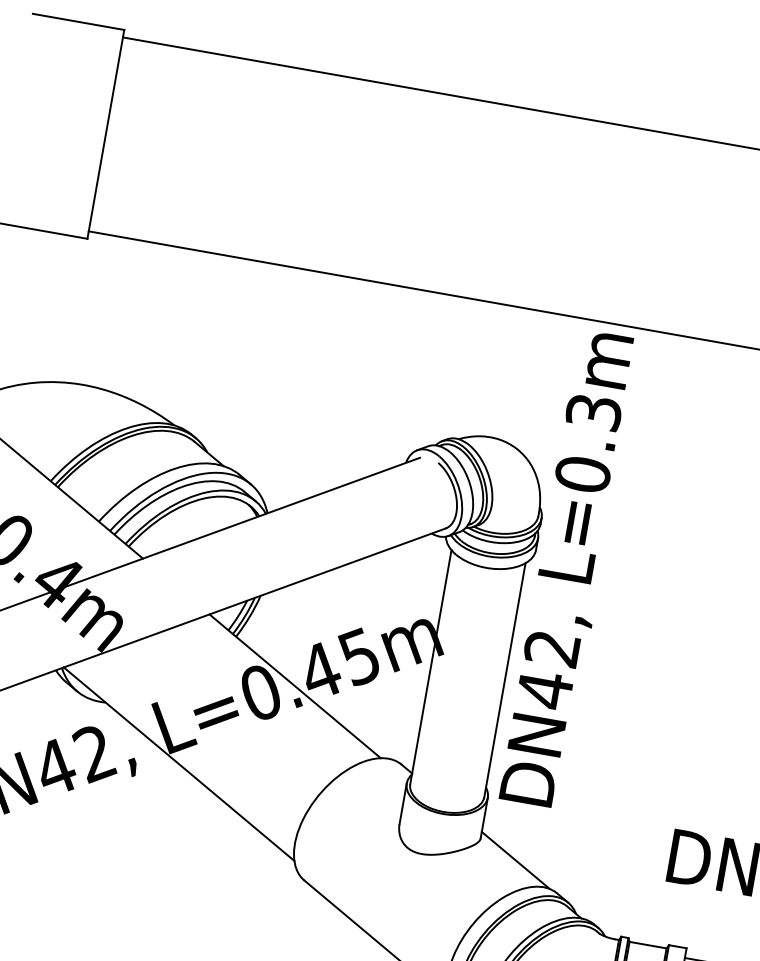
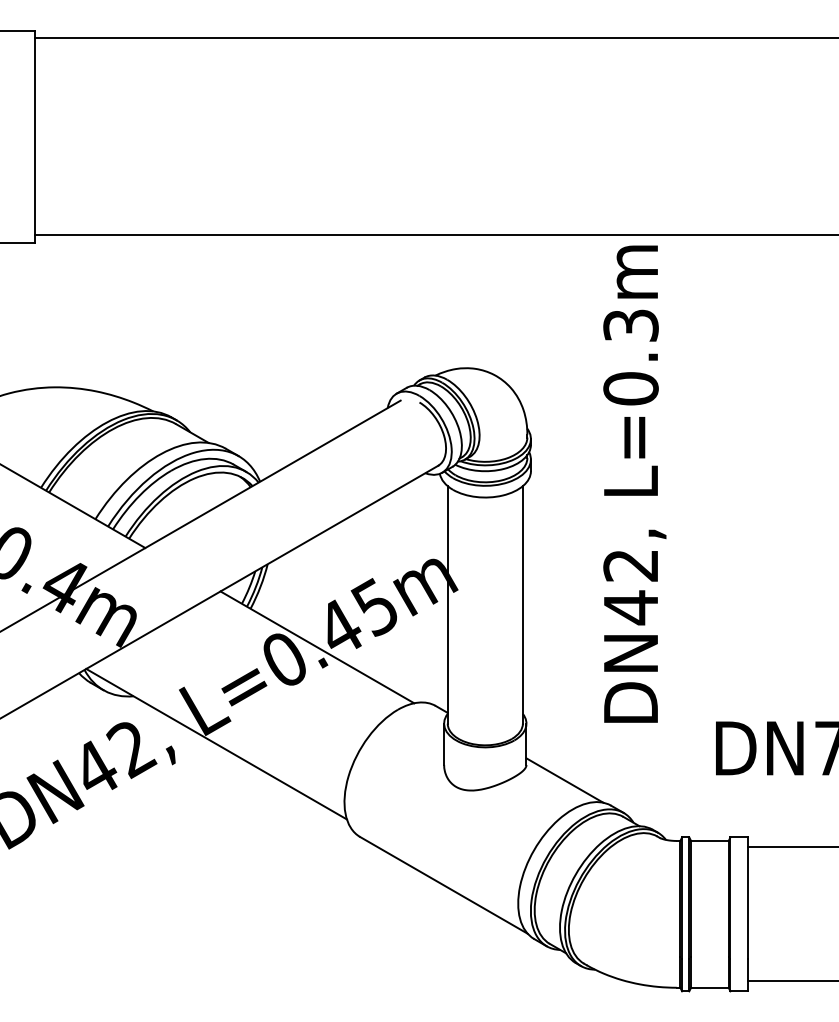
text: (569, 568) -> (634, 483), moved

